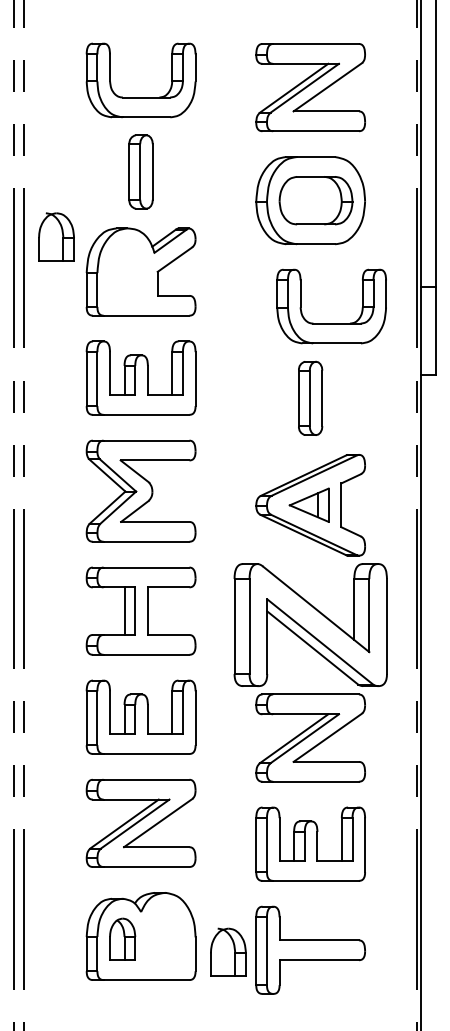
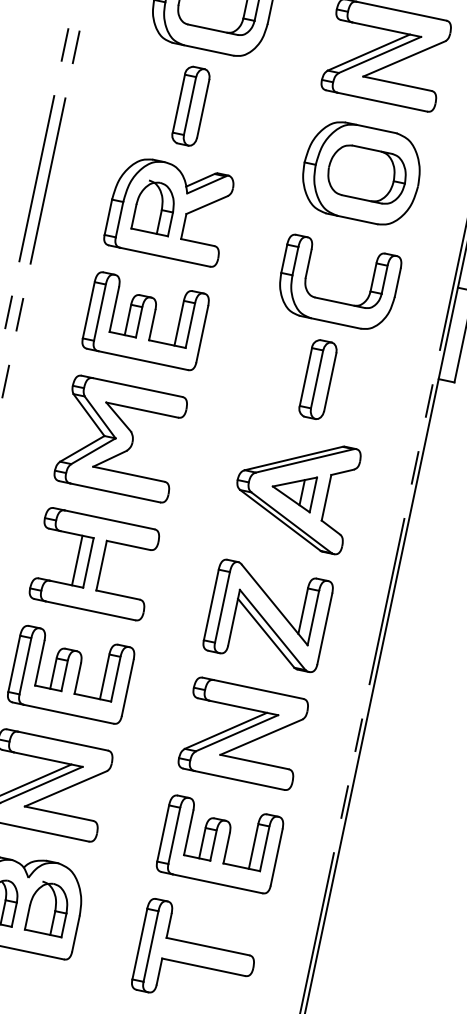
part: (56, 236) -> (154, 207), moved
part: (331, 323) -> (334, 301), moved
part: (310, 624) -> (268, 615), size x0.71
part: (228, 951) -> (48, 907), moved

